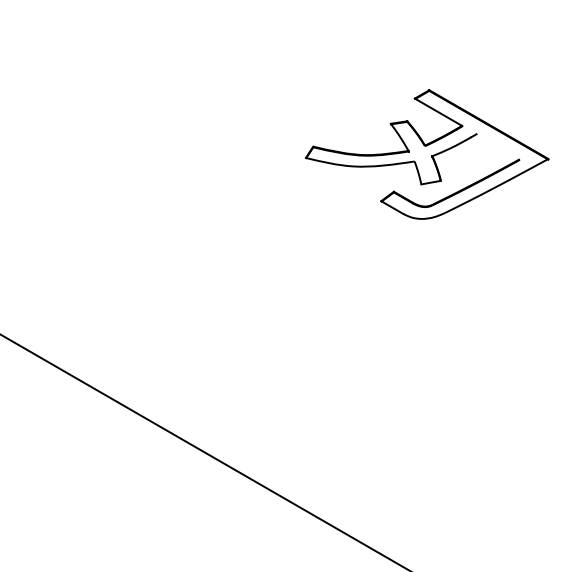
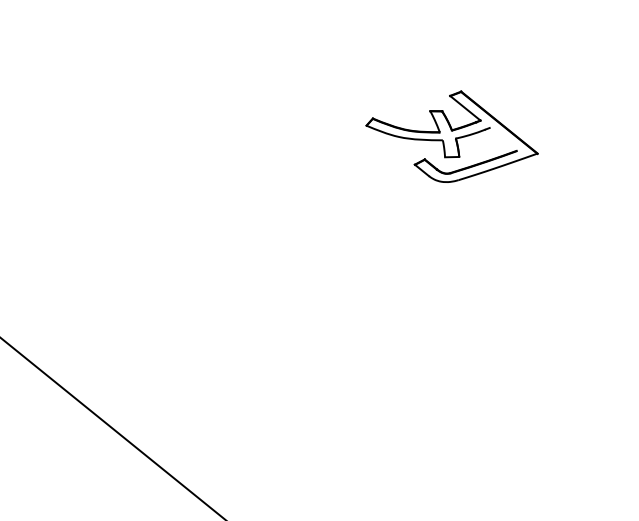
part: (427, 154) -> (452, 136), size x0.6

